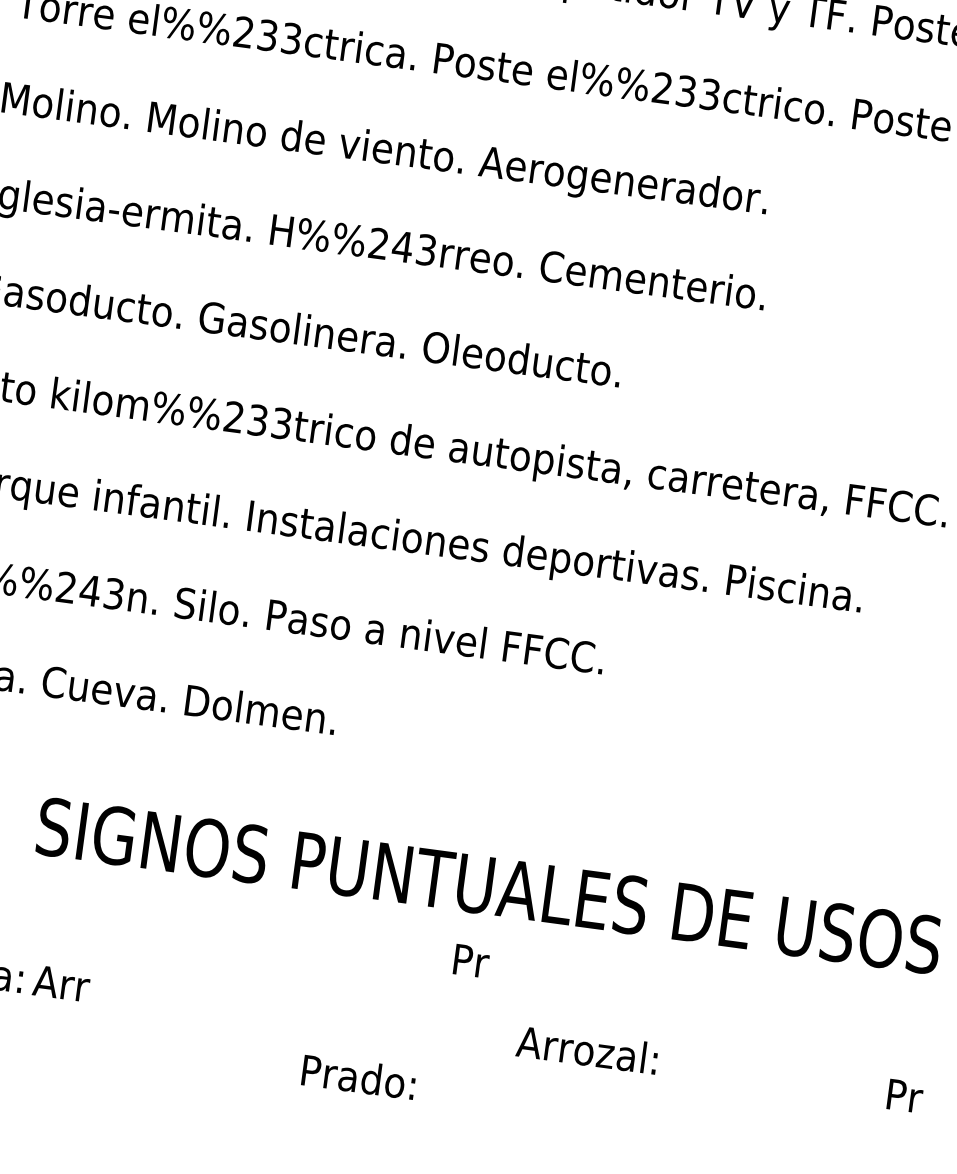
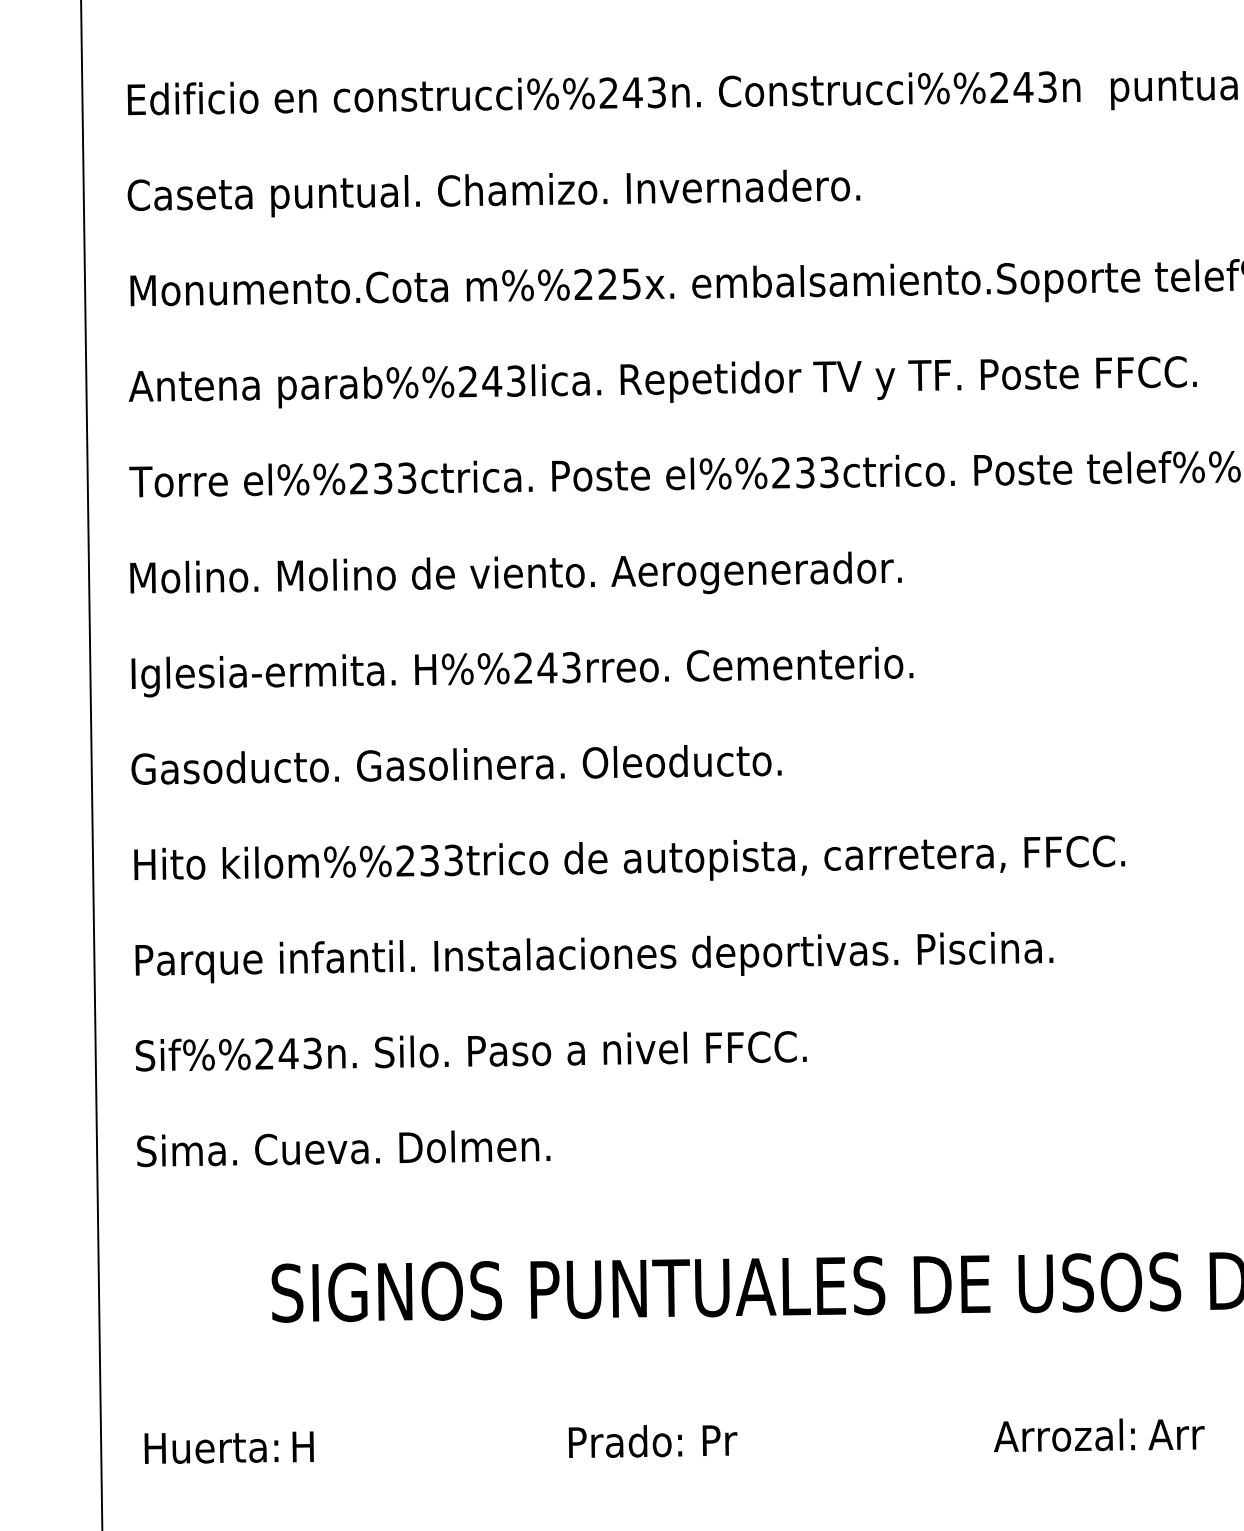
text: (471, 961) -> (719, 1440), moved
text: (61, 983) -> (317, 1446), Arr -> H
text: (587, 1050) -> (1064, 1435), moved
text: (358, 1076) -> (625, 1441), moved
text: (912, 1097) -> (1176, 1434), Pr -> Arr

